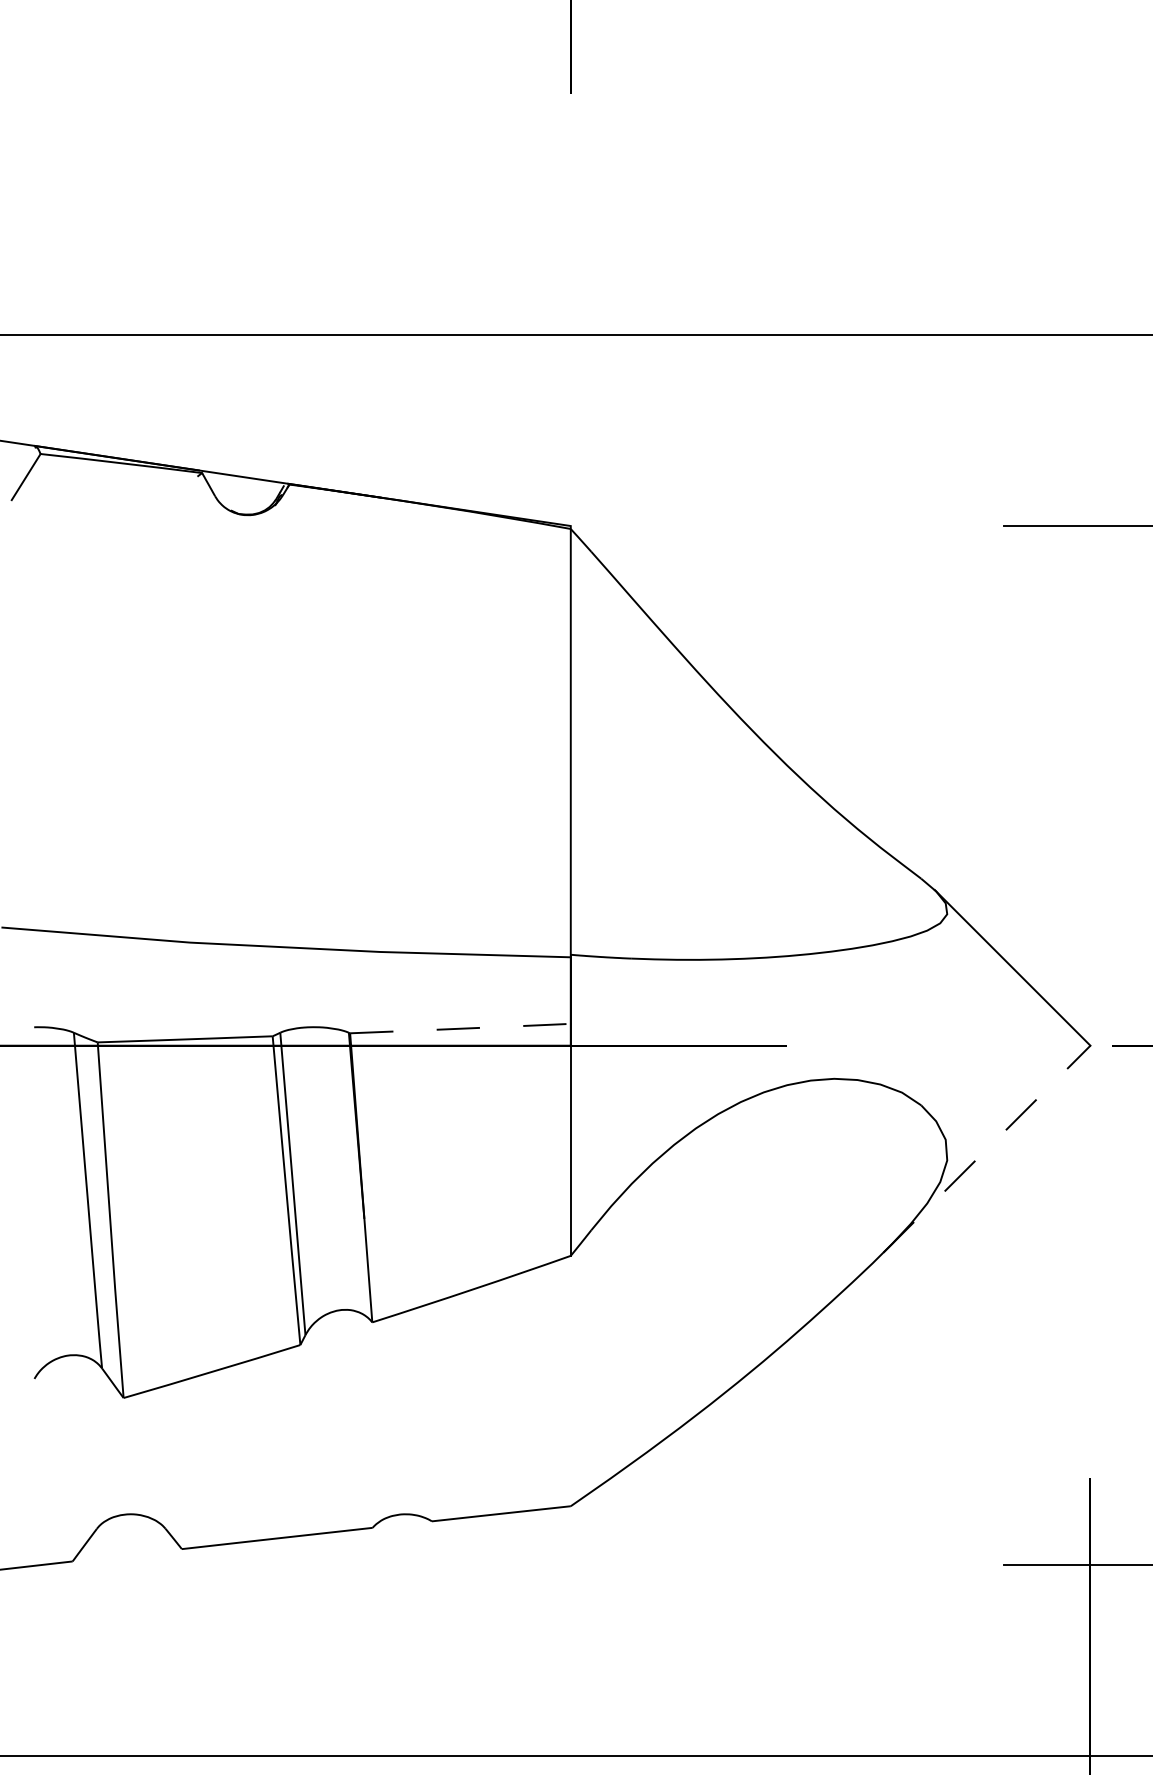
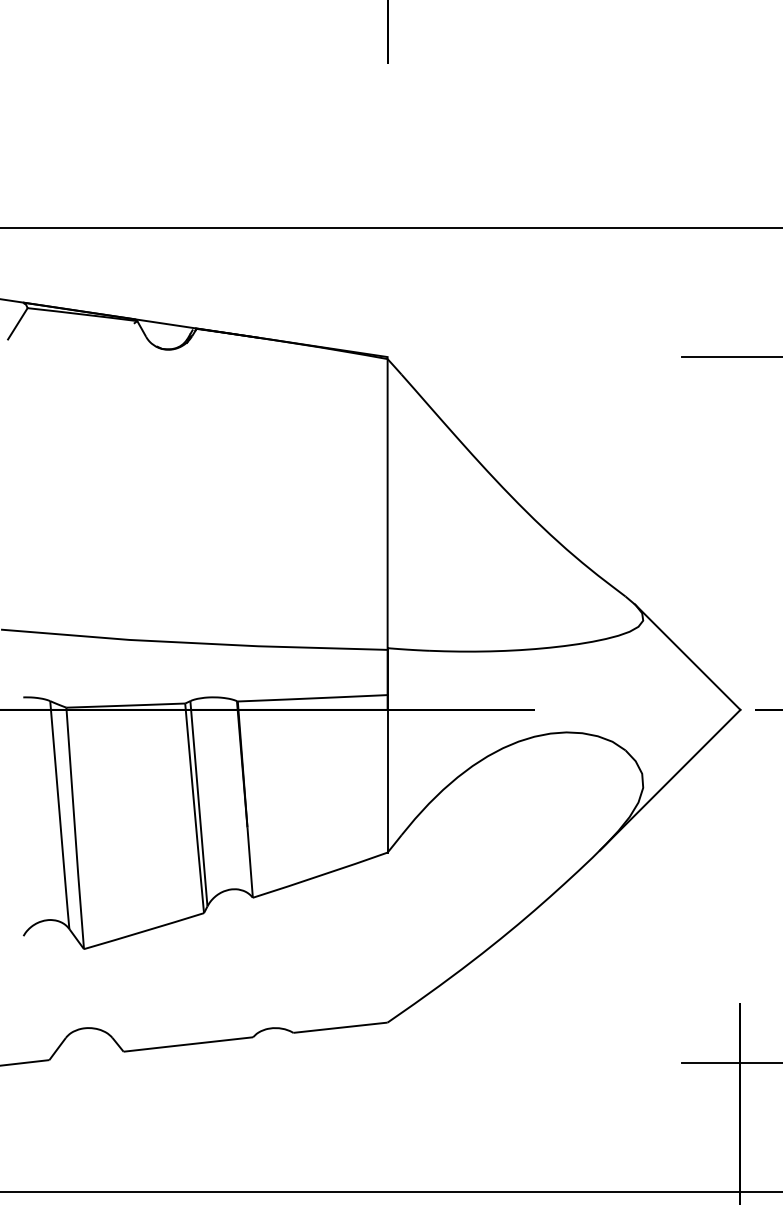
line: (460, 1028) -> (312, 698), dashed -> solid
line: (987, 1148) -> (670, 779), dashed -> solid

